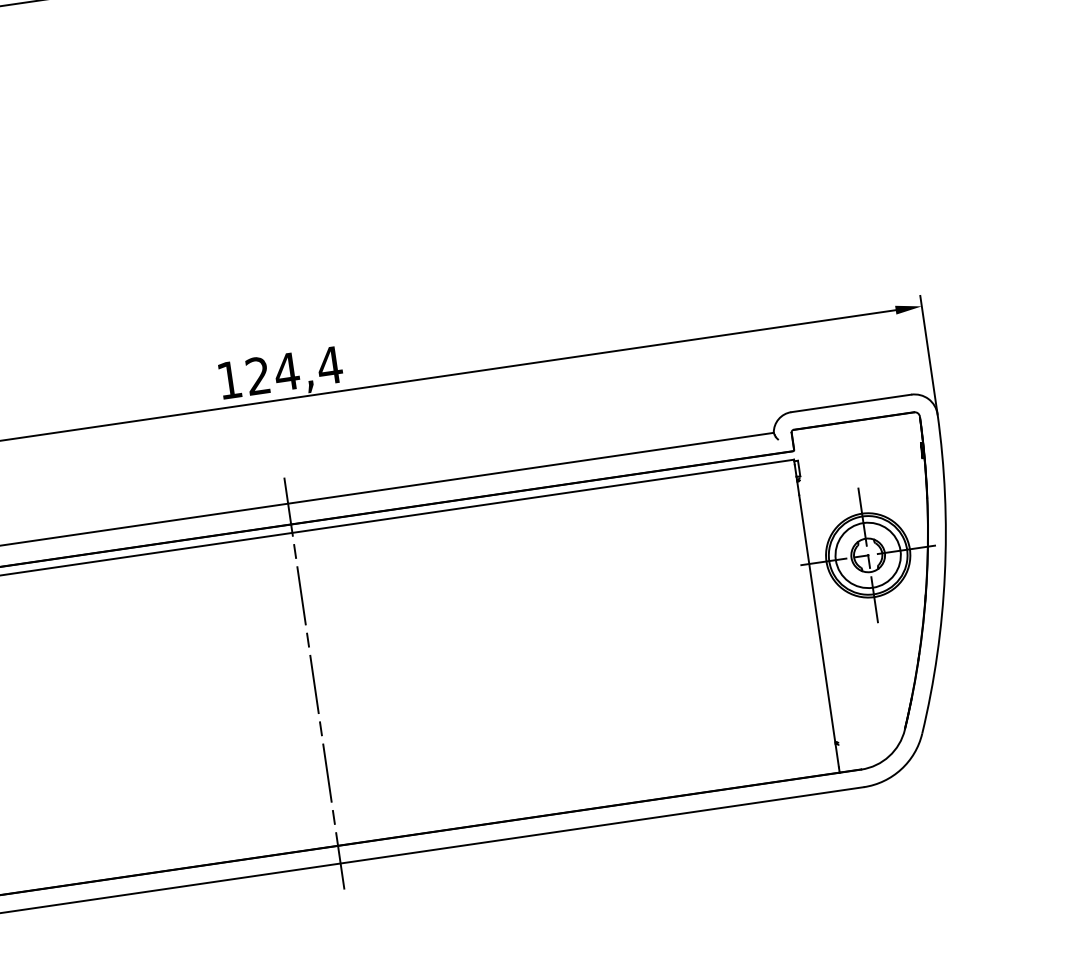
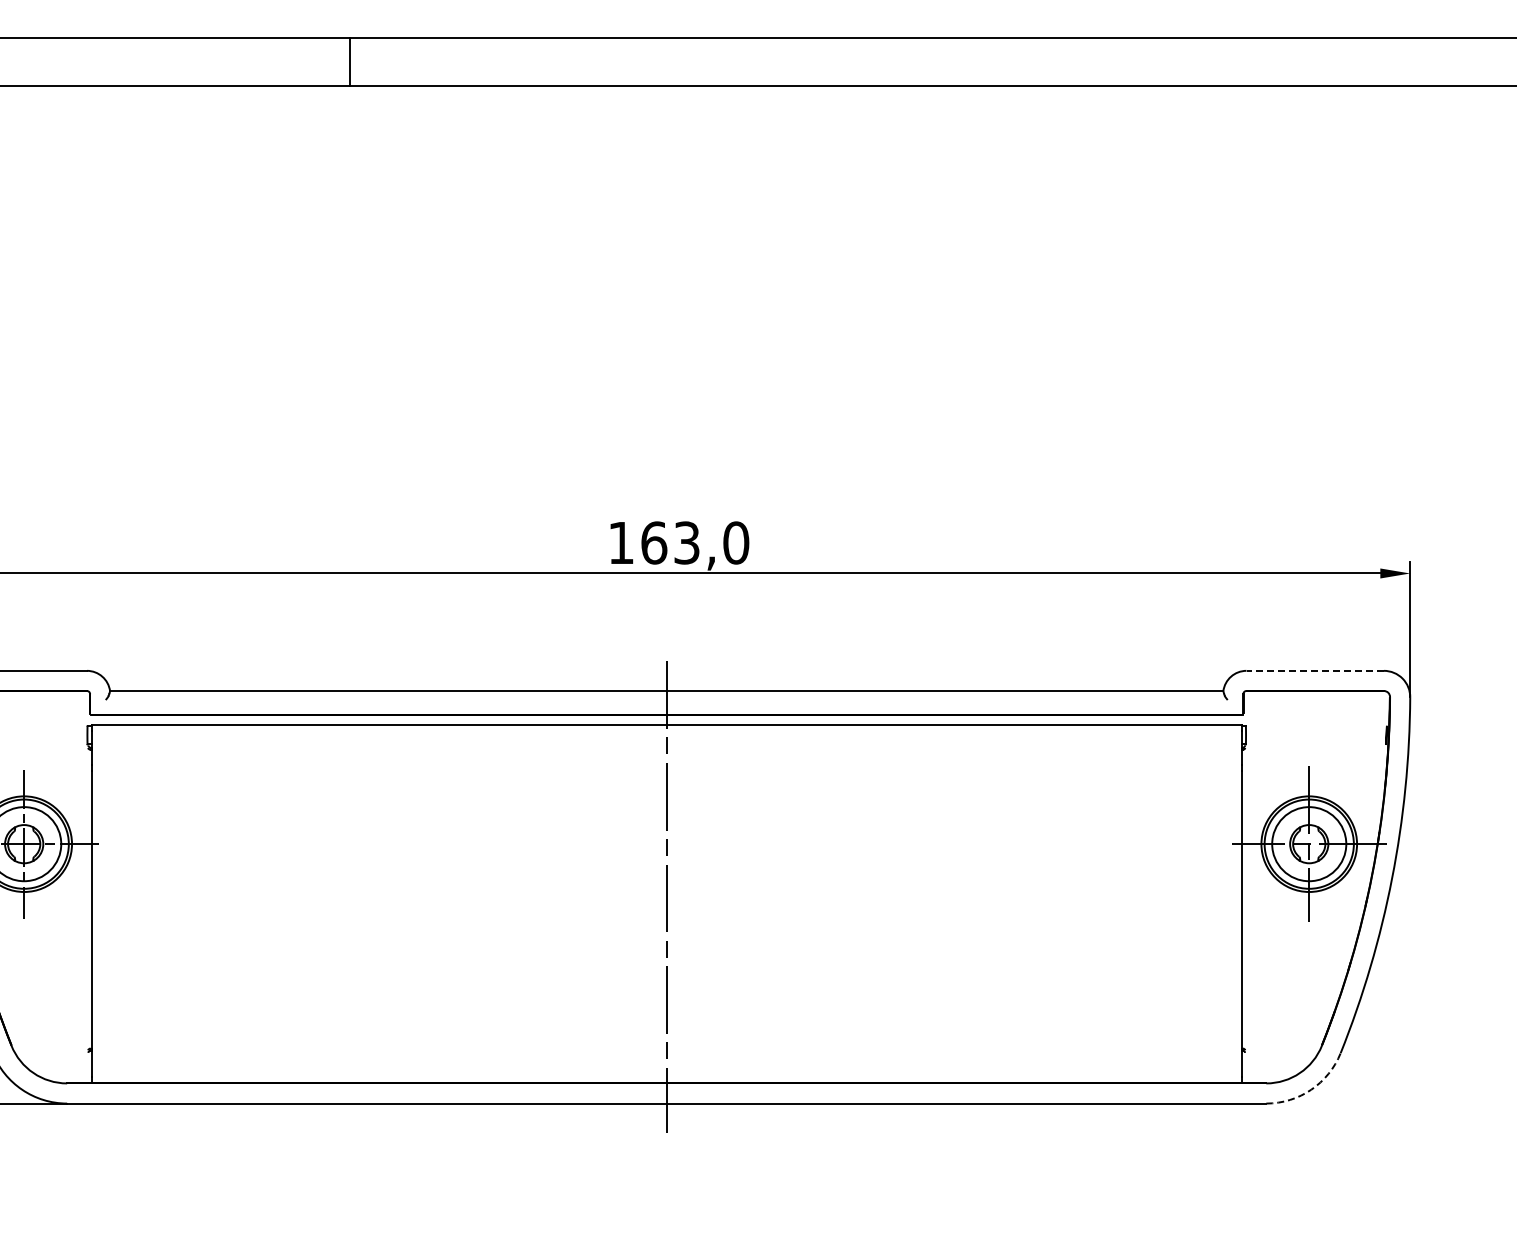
text: (294, 370) -> (695, 542), 124,4 -> 163,0
line: (851, 403) -> (1315, 670), solid -> dashed
arc: (901, 769) -> (1311, 1089), solid -> dashed

